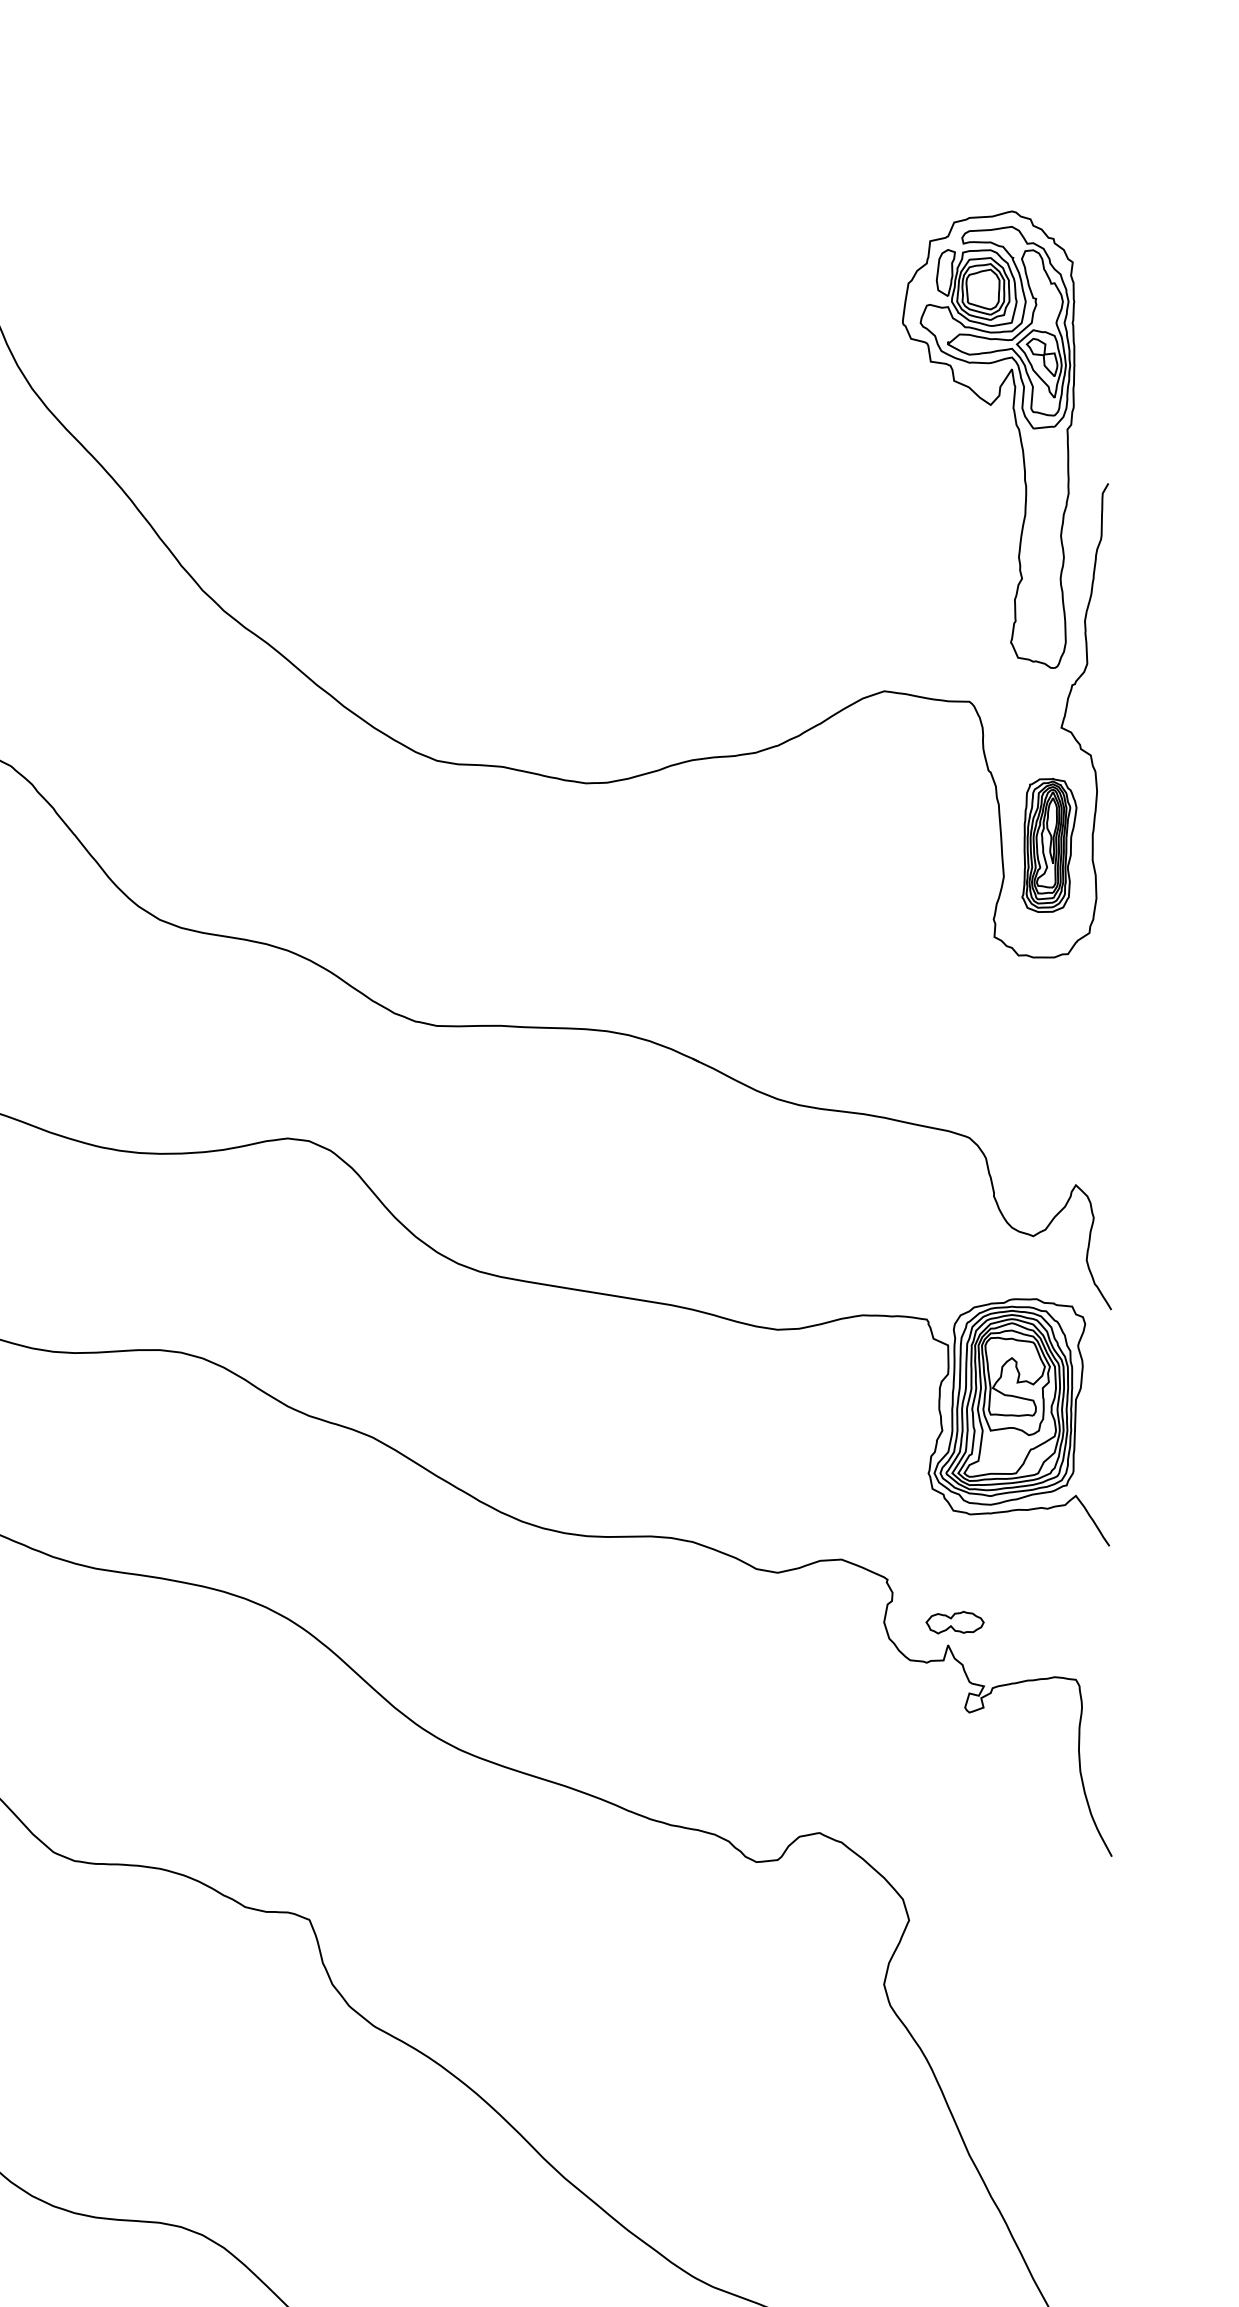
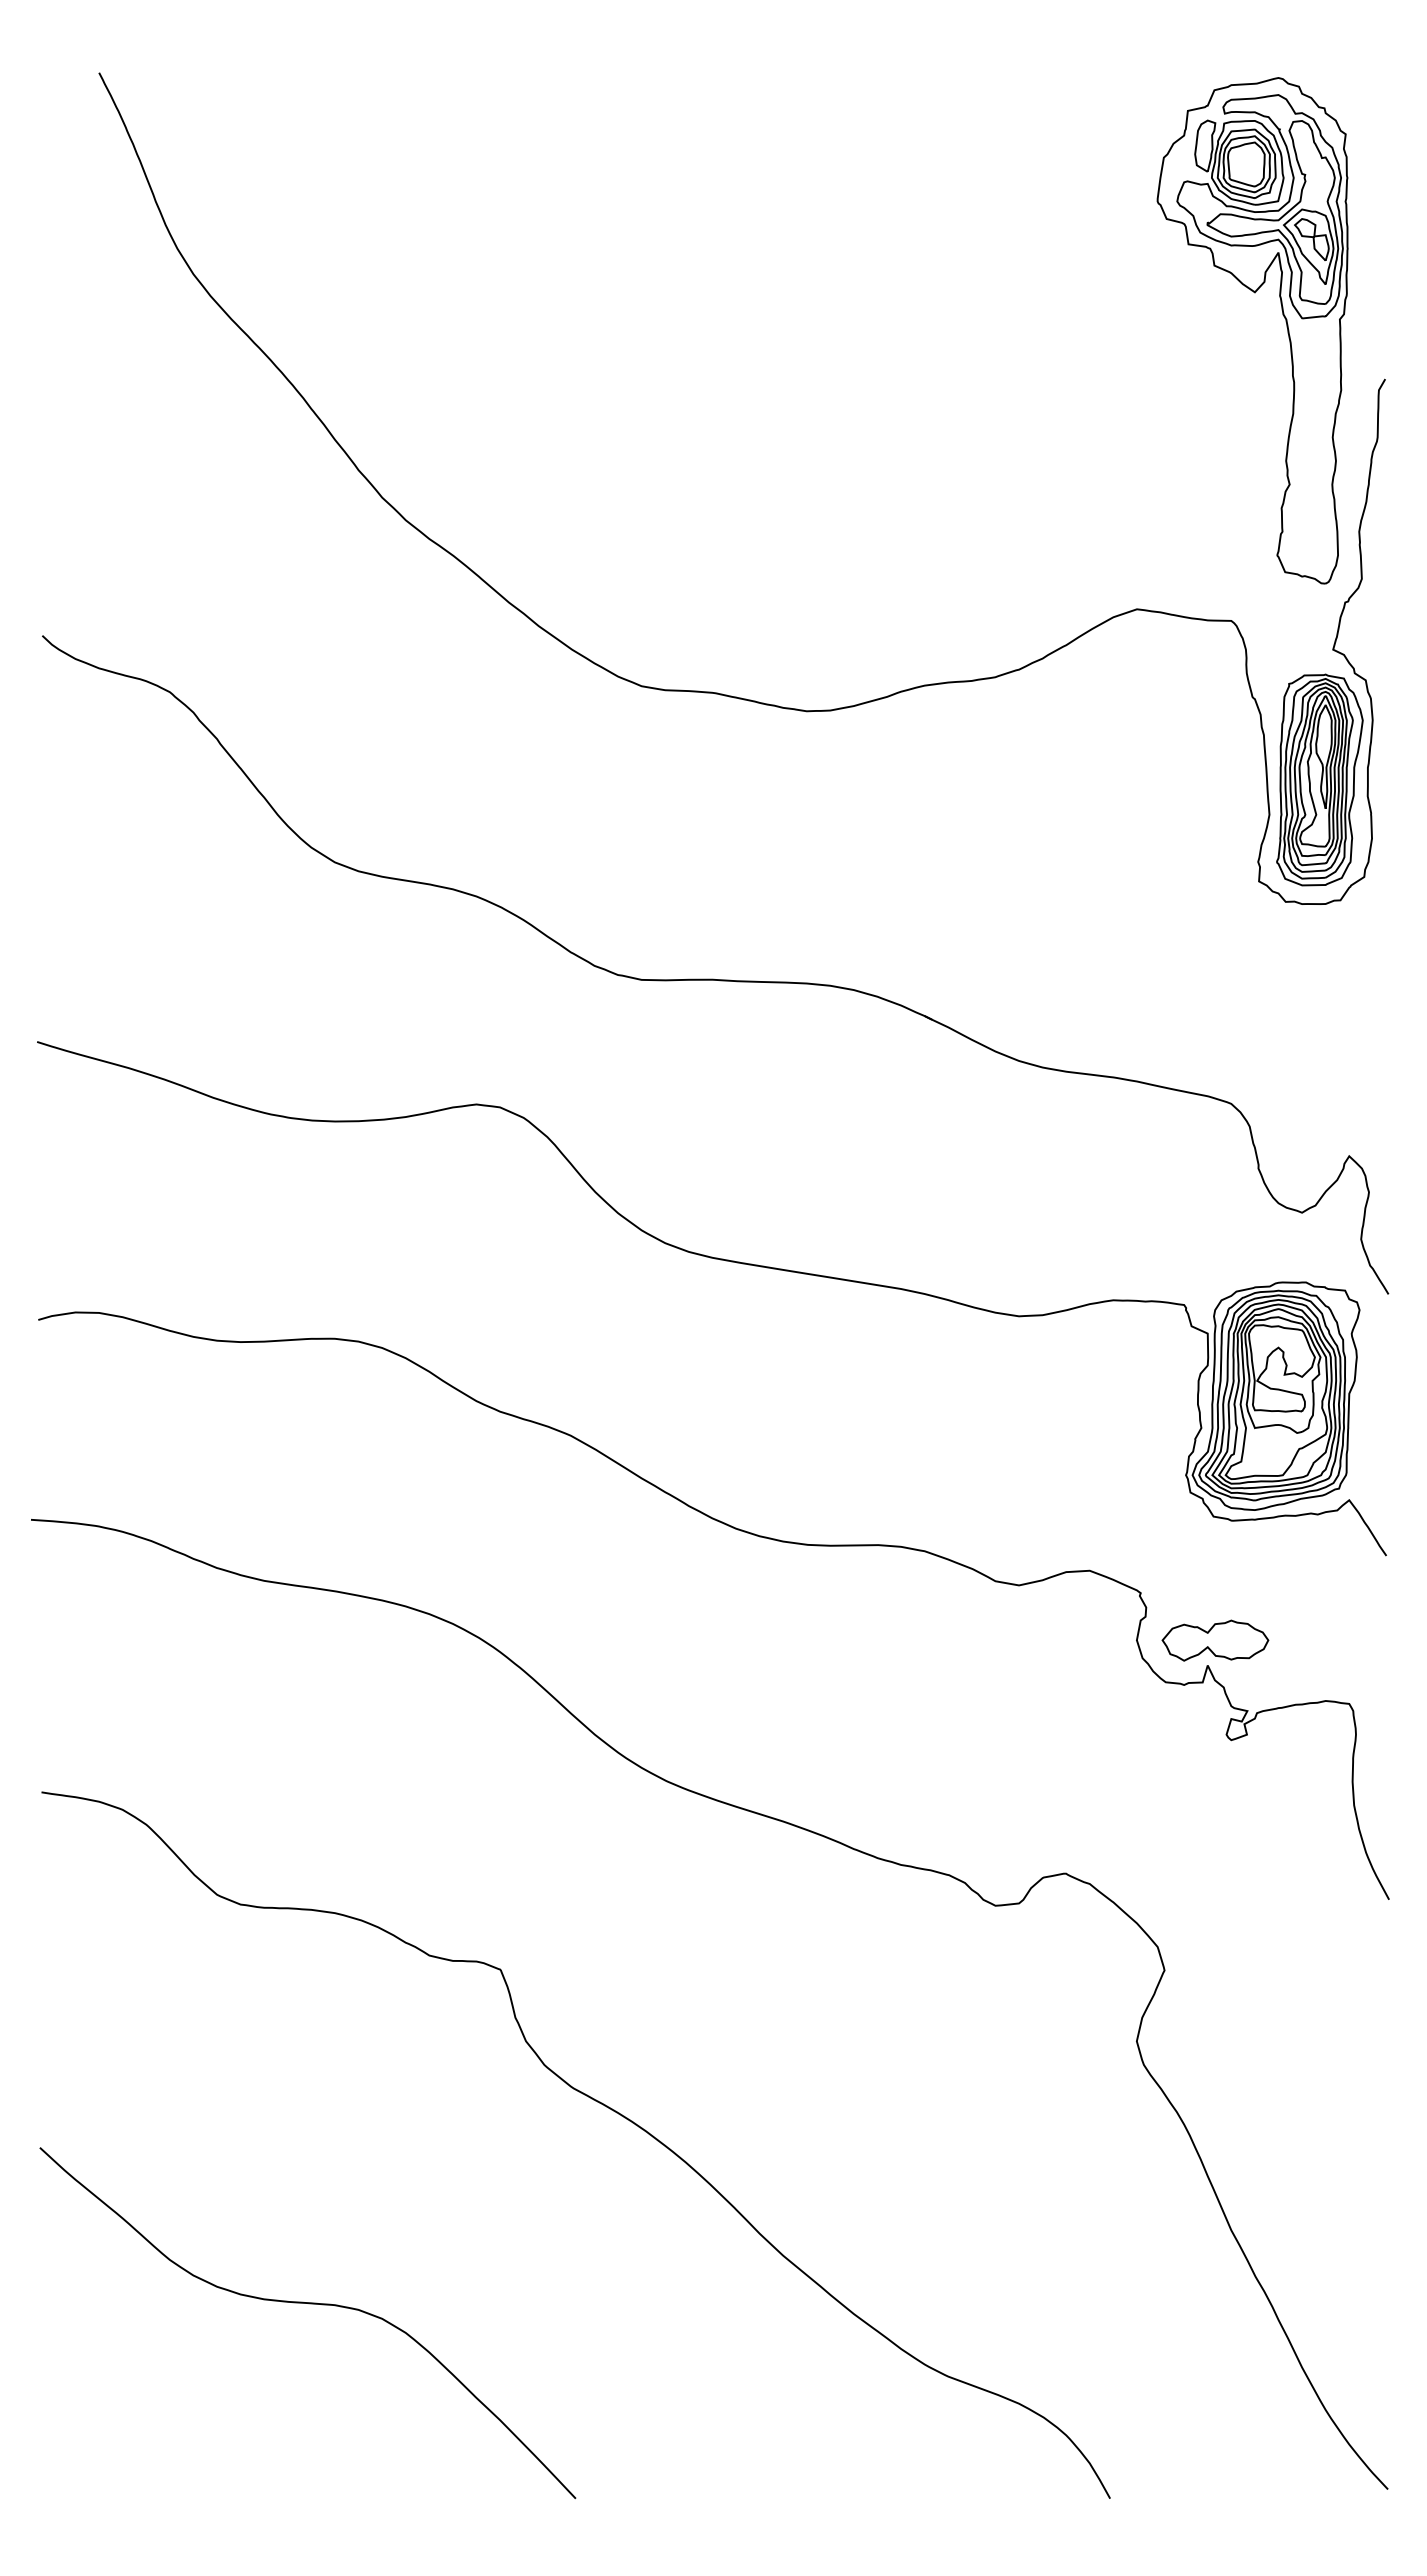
part: (1049, 844) -> (1319, 779), size x1.43
part: (955, 1622) -> (1215, 1640), size x1.67

